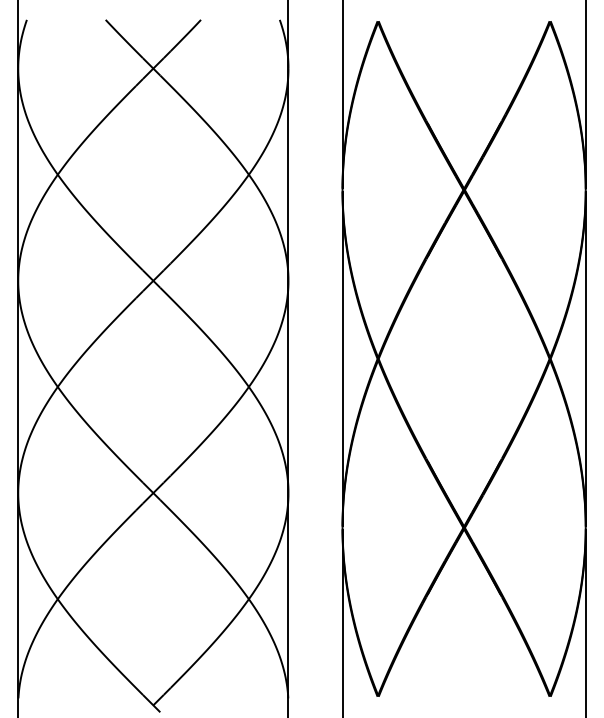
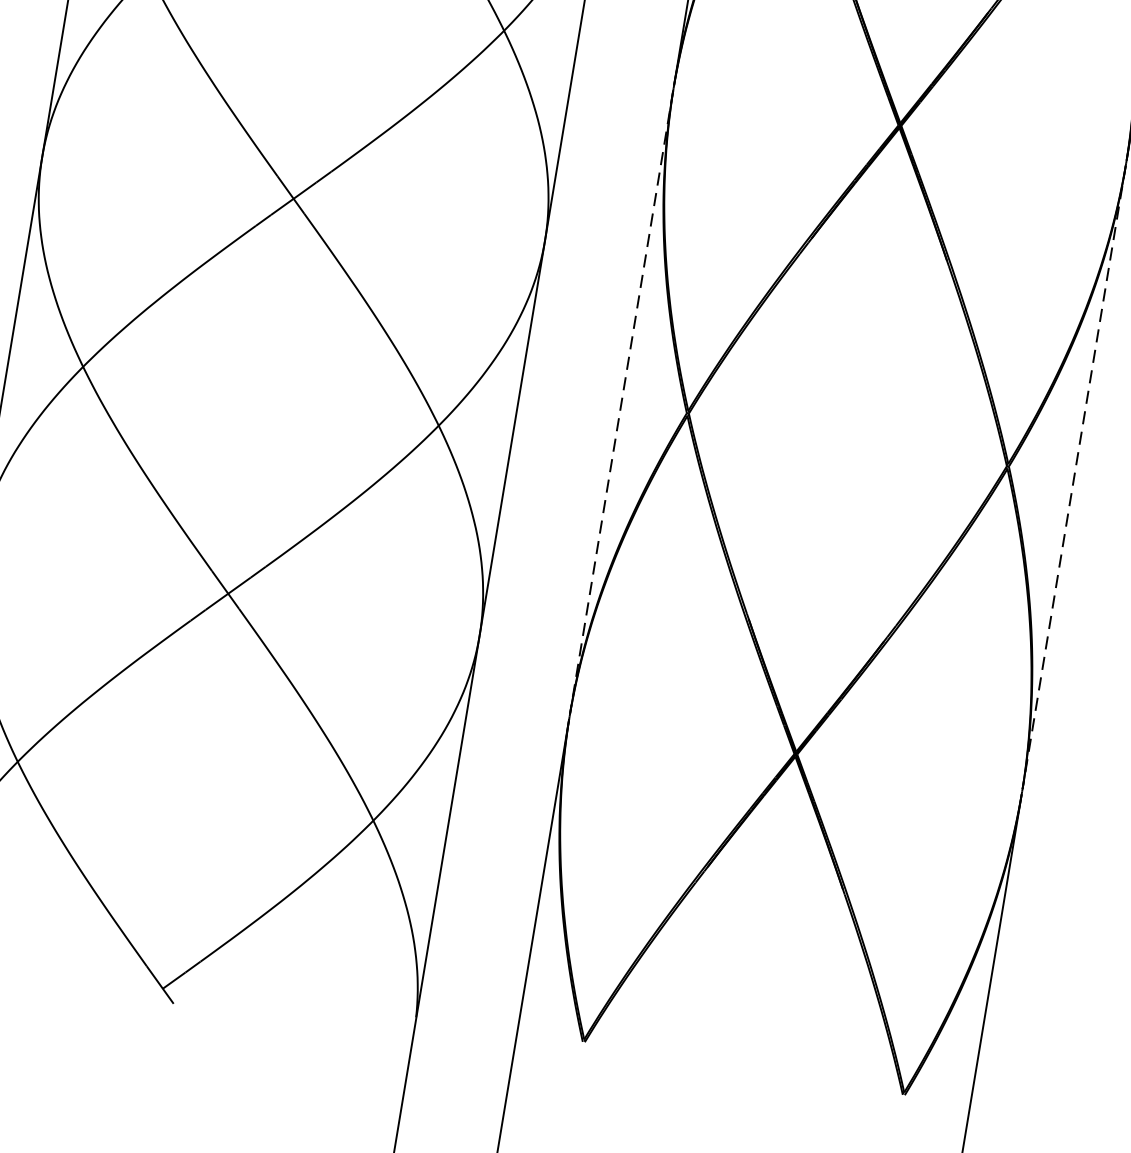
line: (342, 358) -> (621, 401), solid -> dashed
line: (585, 358) -> (1073, 476), solid -> dashed

